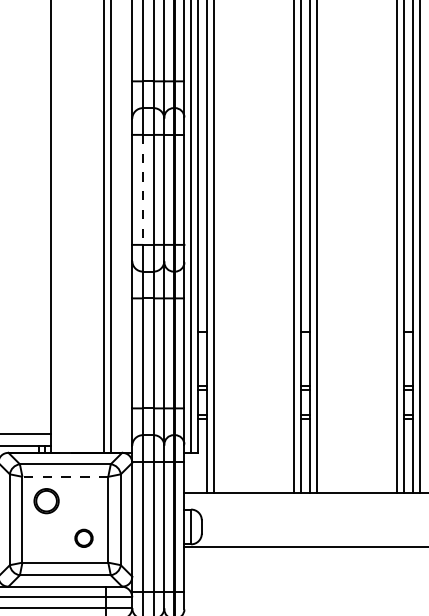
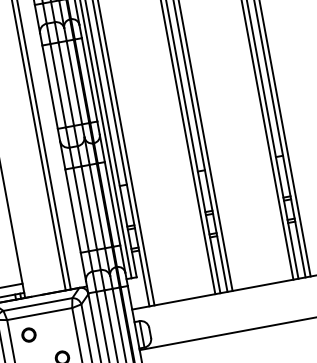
line: (142, 190) -> (57, 86), dashed -> solid
line: (65, 476) -> (39, 313), dashed -> solid
circle: (46, 500) -> (28, 334), size x0.71

